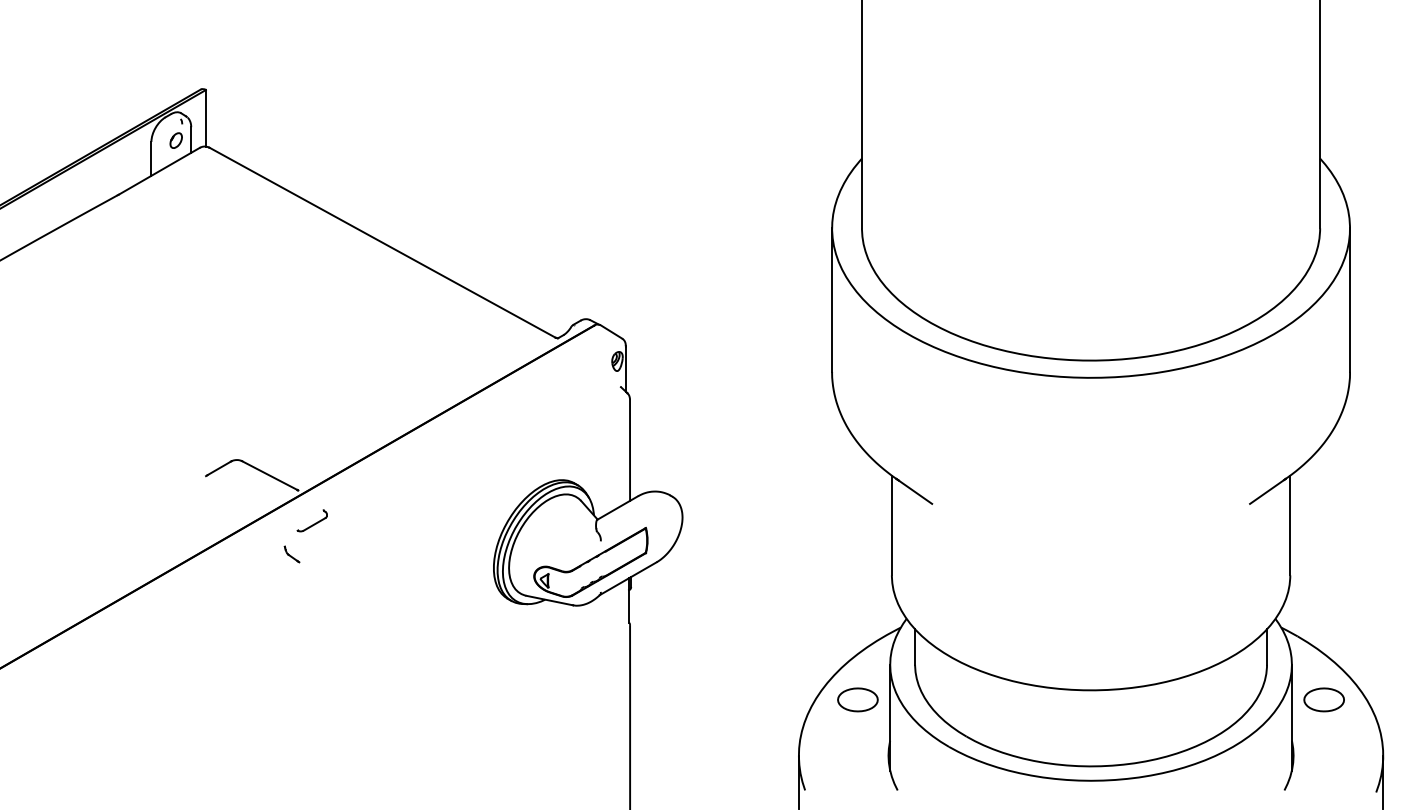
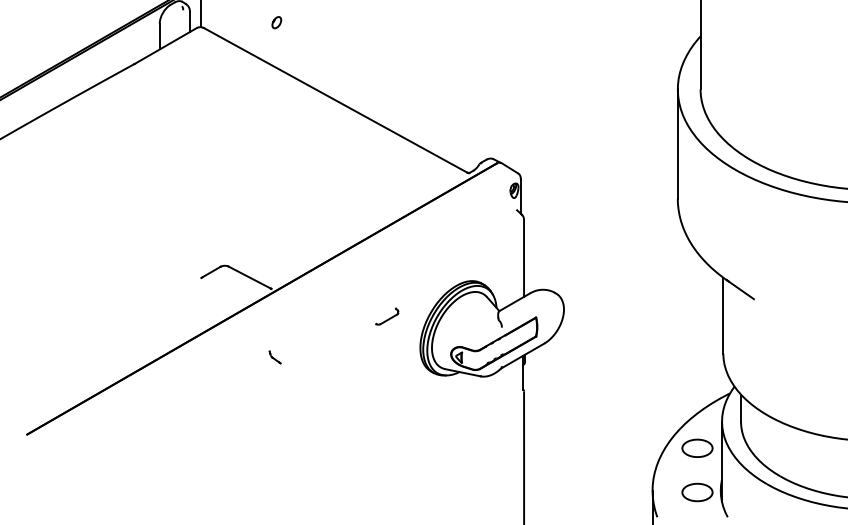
part: (175, 140) -> (276, 22), moved
part: (311, 520) -> (386, 316), moved
part: (291, 554) -> (274, 357), moved
part: (857, 757) -> (697, 492), added

